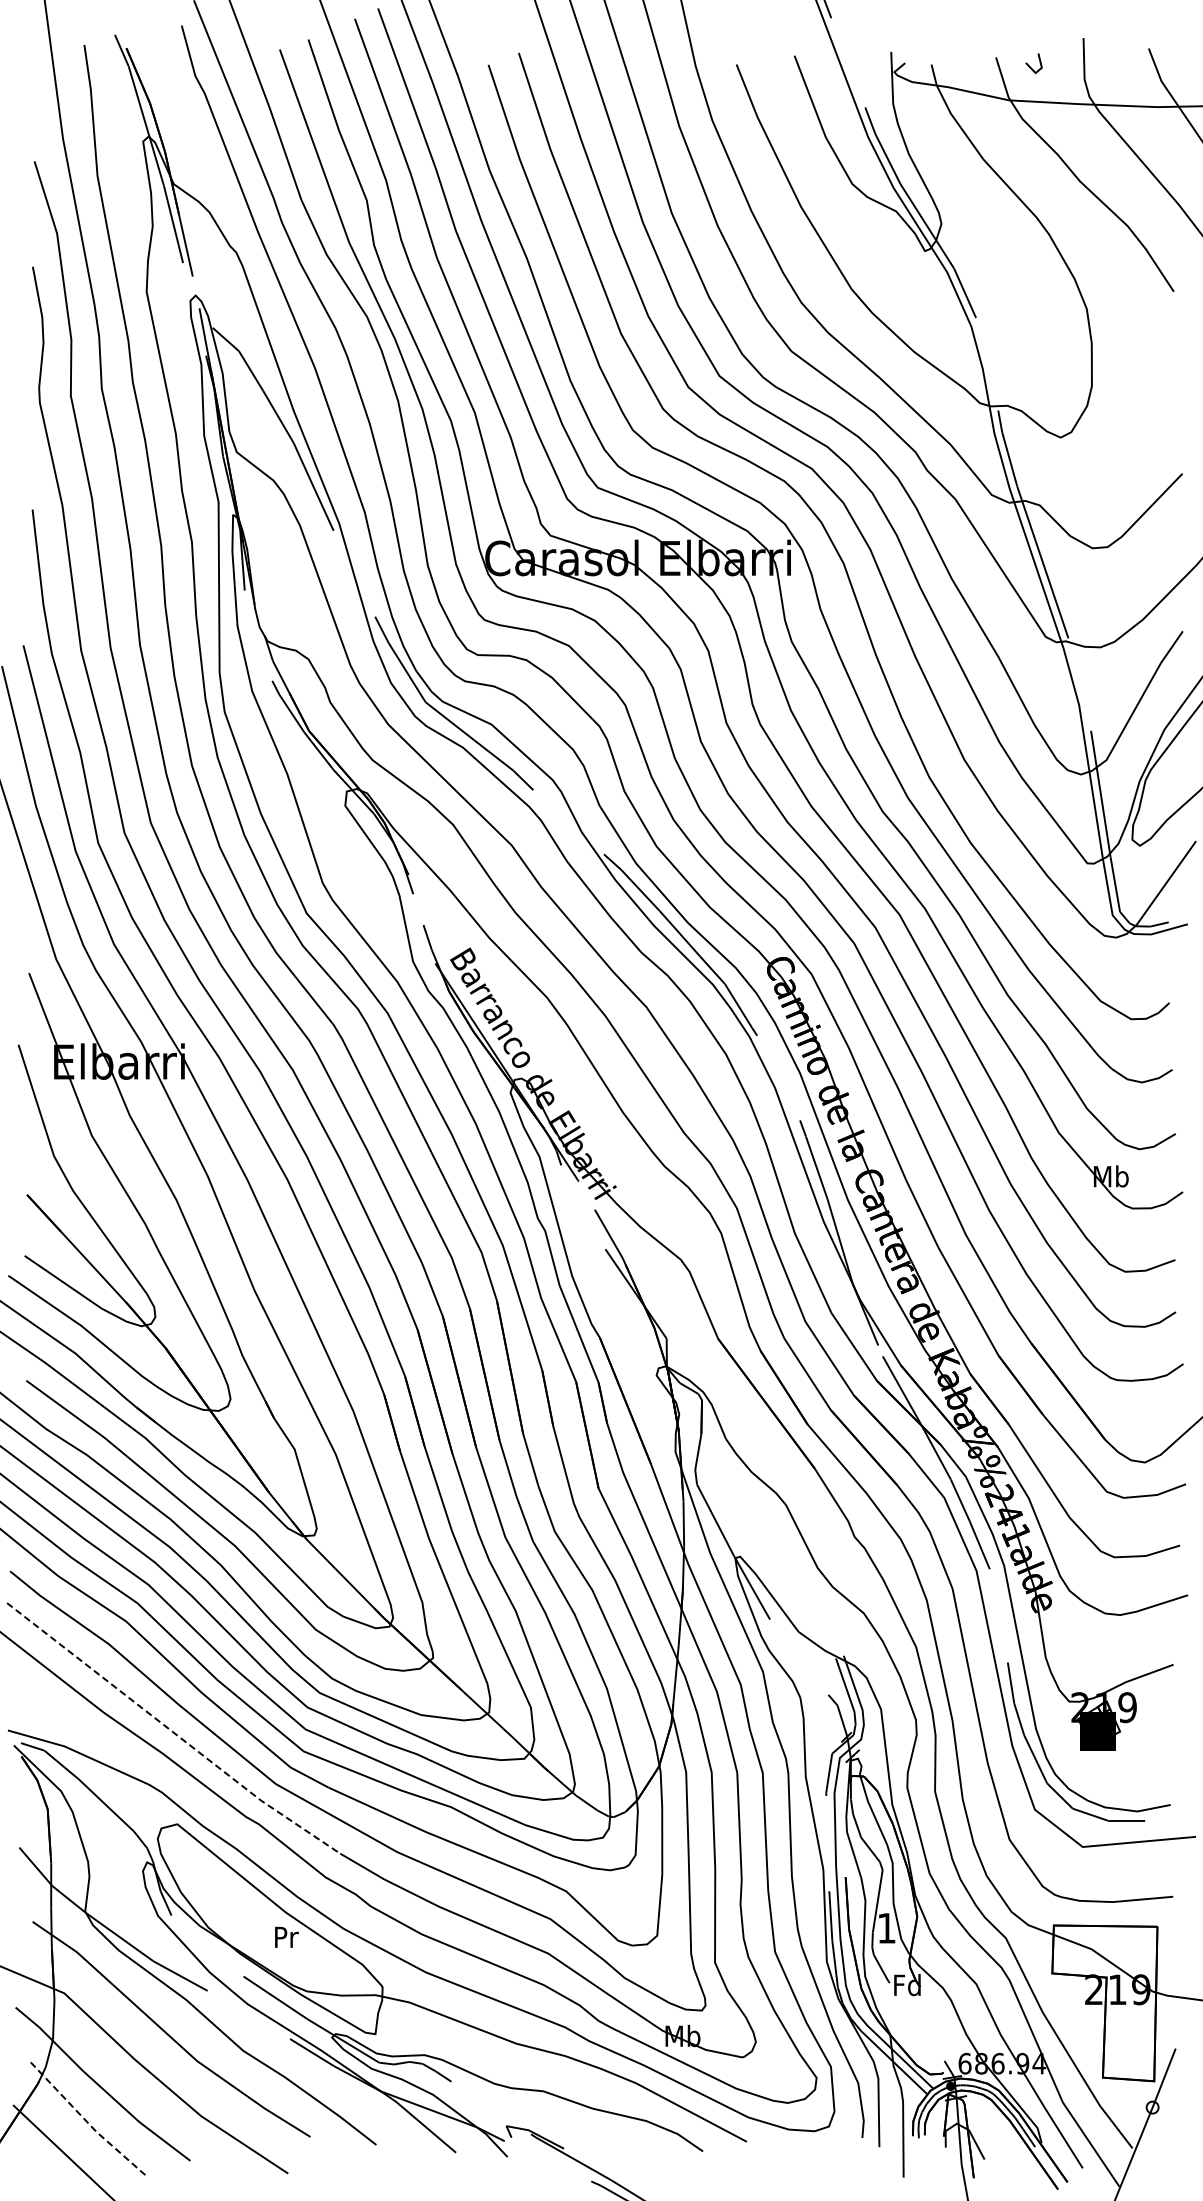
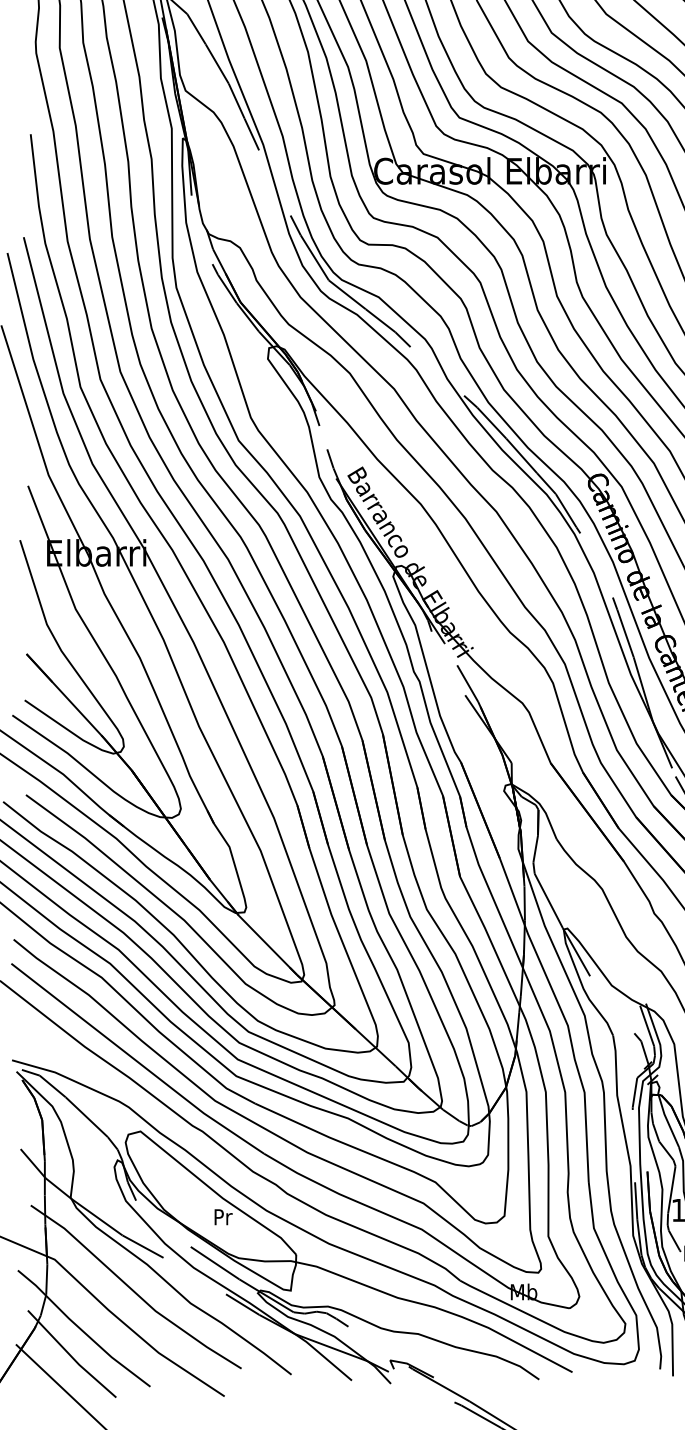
line: (172, 1731) -> (136, 1061), dashed -> solid
line: (85, 2120) -> (70, 1356), dashed -> solid

